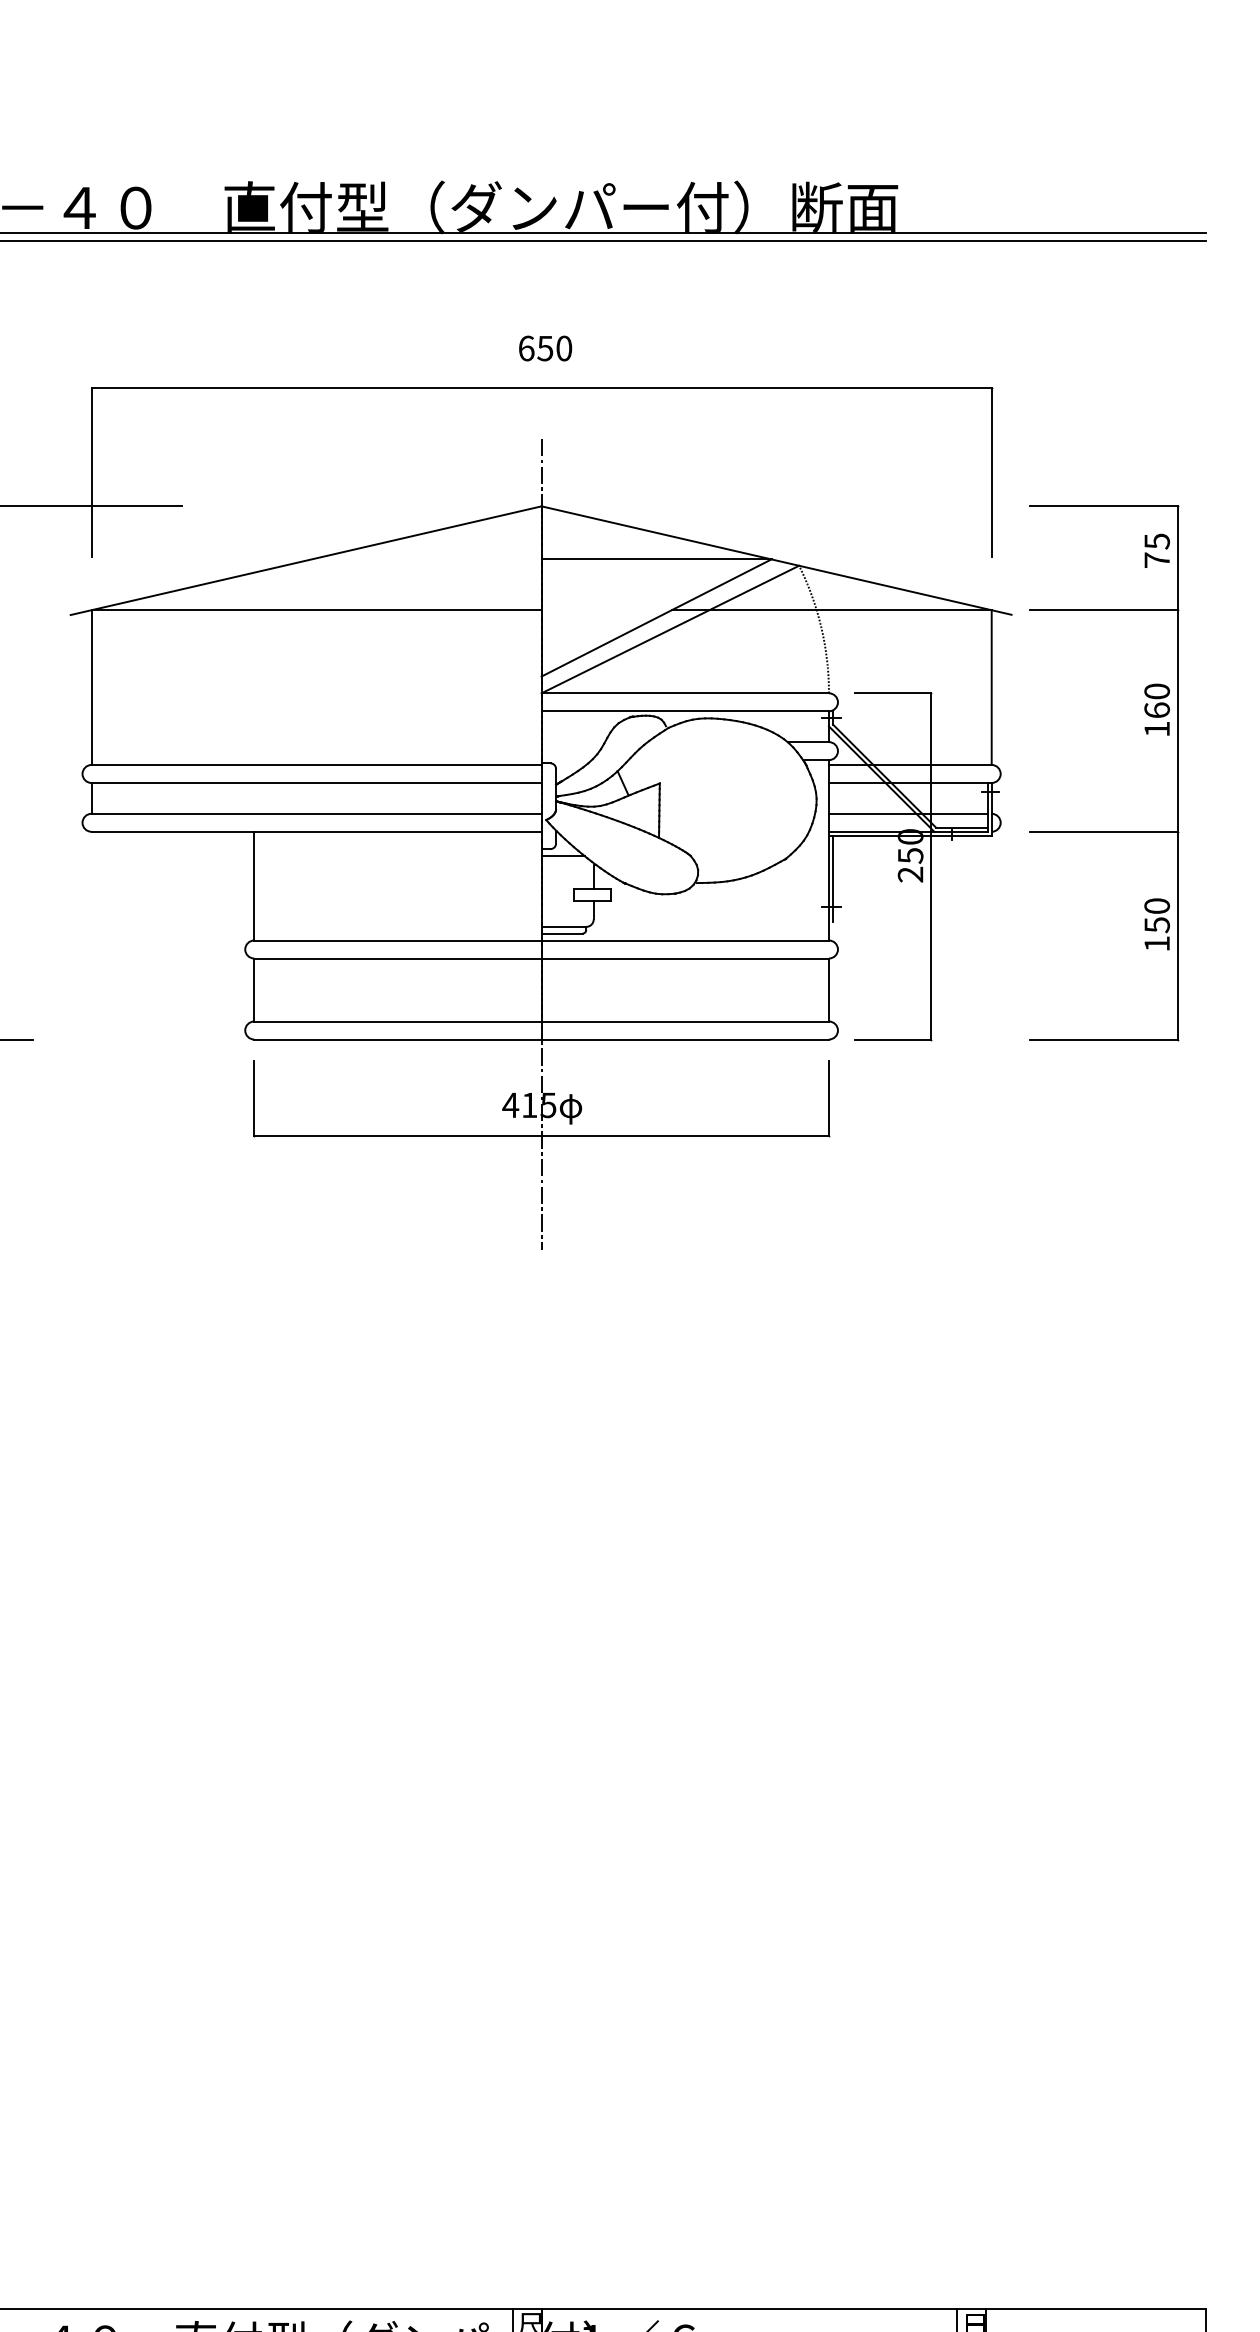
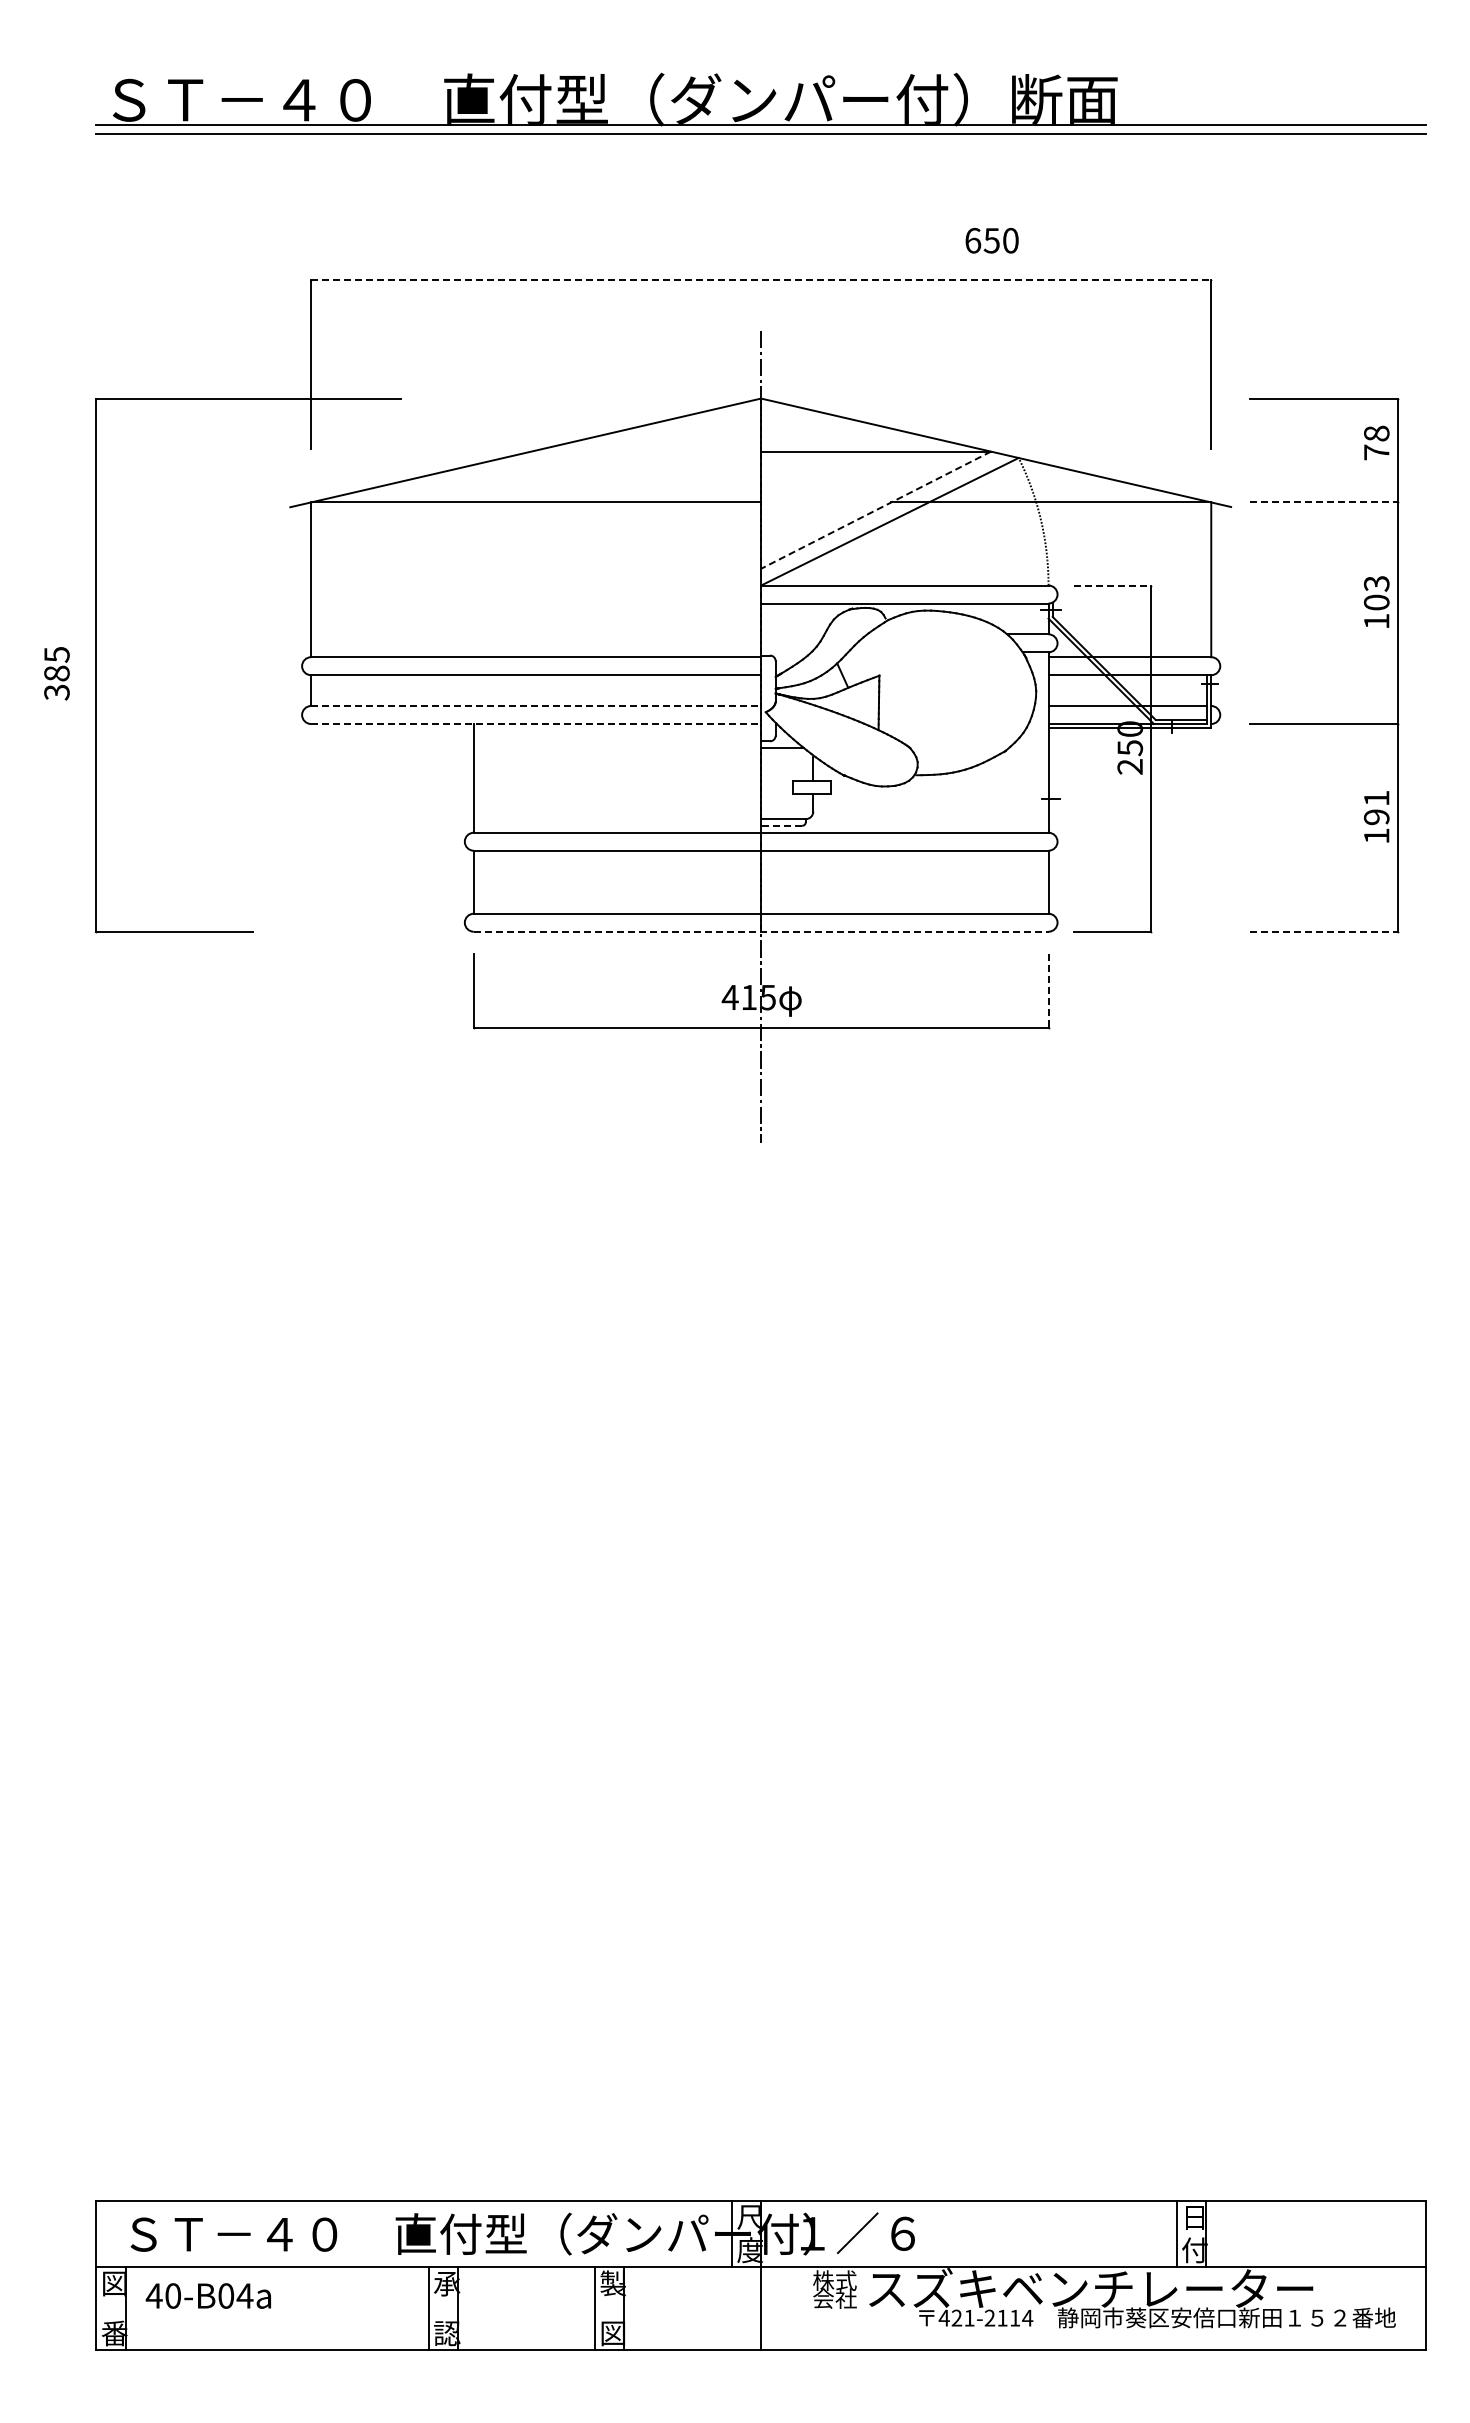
text: (544, 348) -> (991, 240), moved
line: (541, 388) -> (761, 280), solid -> dashed
text: (1156, 541) -> (1376, 433), 75 -> 78
line: (1103, 610) -> (1323, 502), solid -> dashed
line: (655, 618) -> (875, 510), solid -> dashed
line: (893, 693) -> (1113, 585), solid -> dashed
text: (1156, 701) -> (1376, 593), 160 -> 103
line: (316, 814) -> (536, 706), solid -> dashed
line: (316, 832) -> (536, 724), solid -> dashed
line: (832, 879) -> (1052, 771), removed
text: (1156, 915) -> (1376, 807), 150 -> 191
line: (561, 933) -> (781, 825), solid -> dashed
line: (541, 1039) -> (761, 931), solid -> dashed
line: (1103, 1039) -> (1323, 931), solid -> dashed
line: (828, 1099) -> (1048, 991), solid -> dashed

